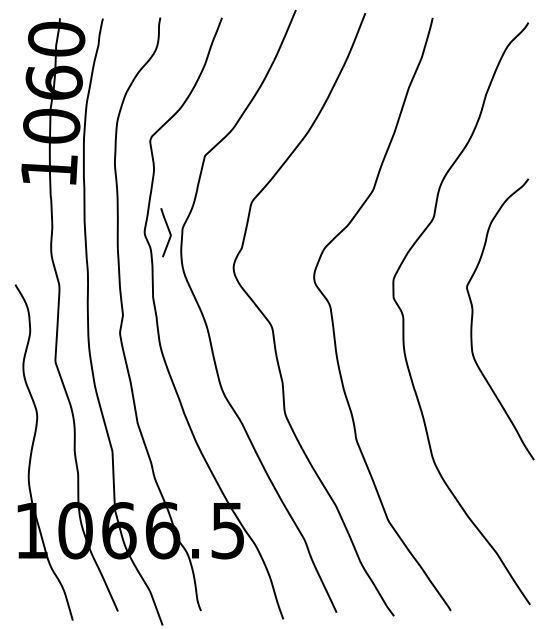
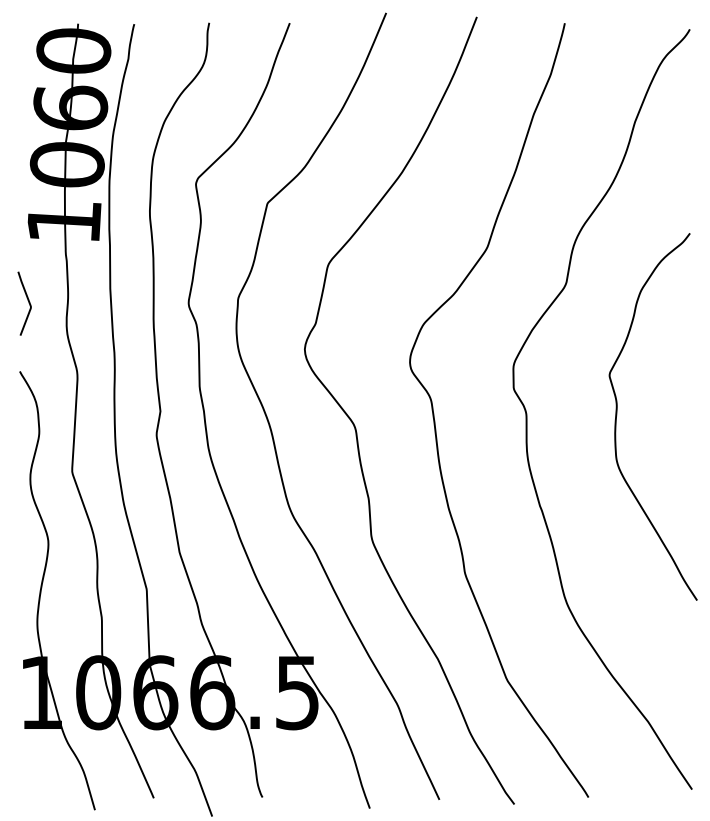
curve: (168, 231) -> (27, 302), moved

